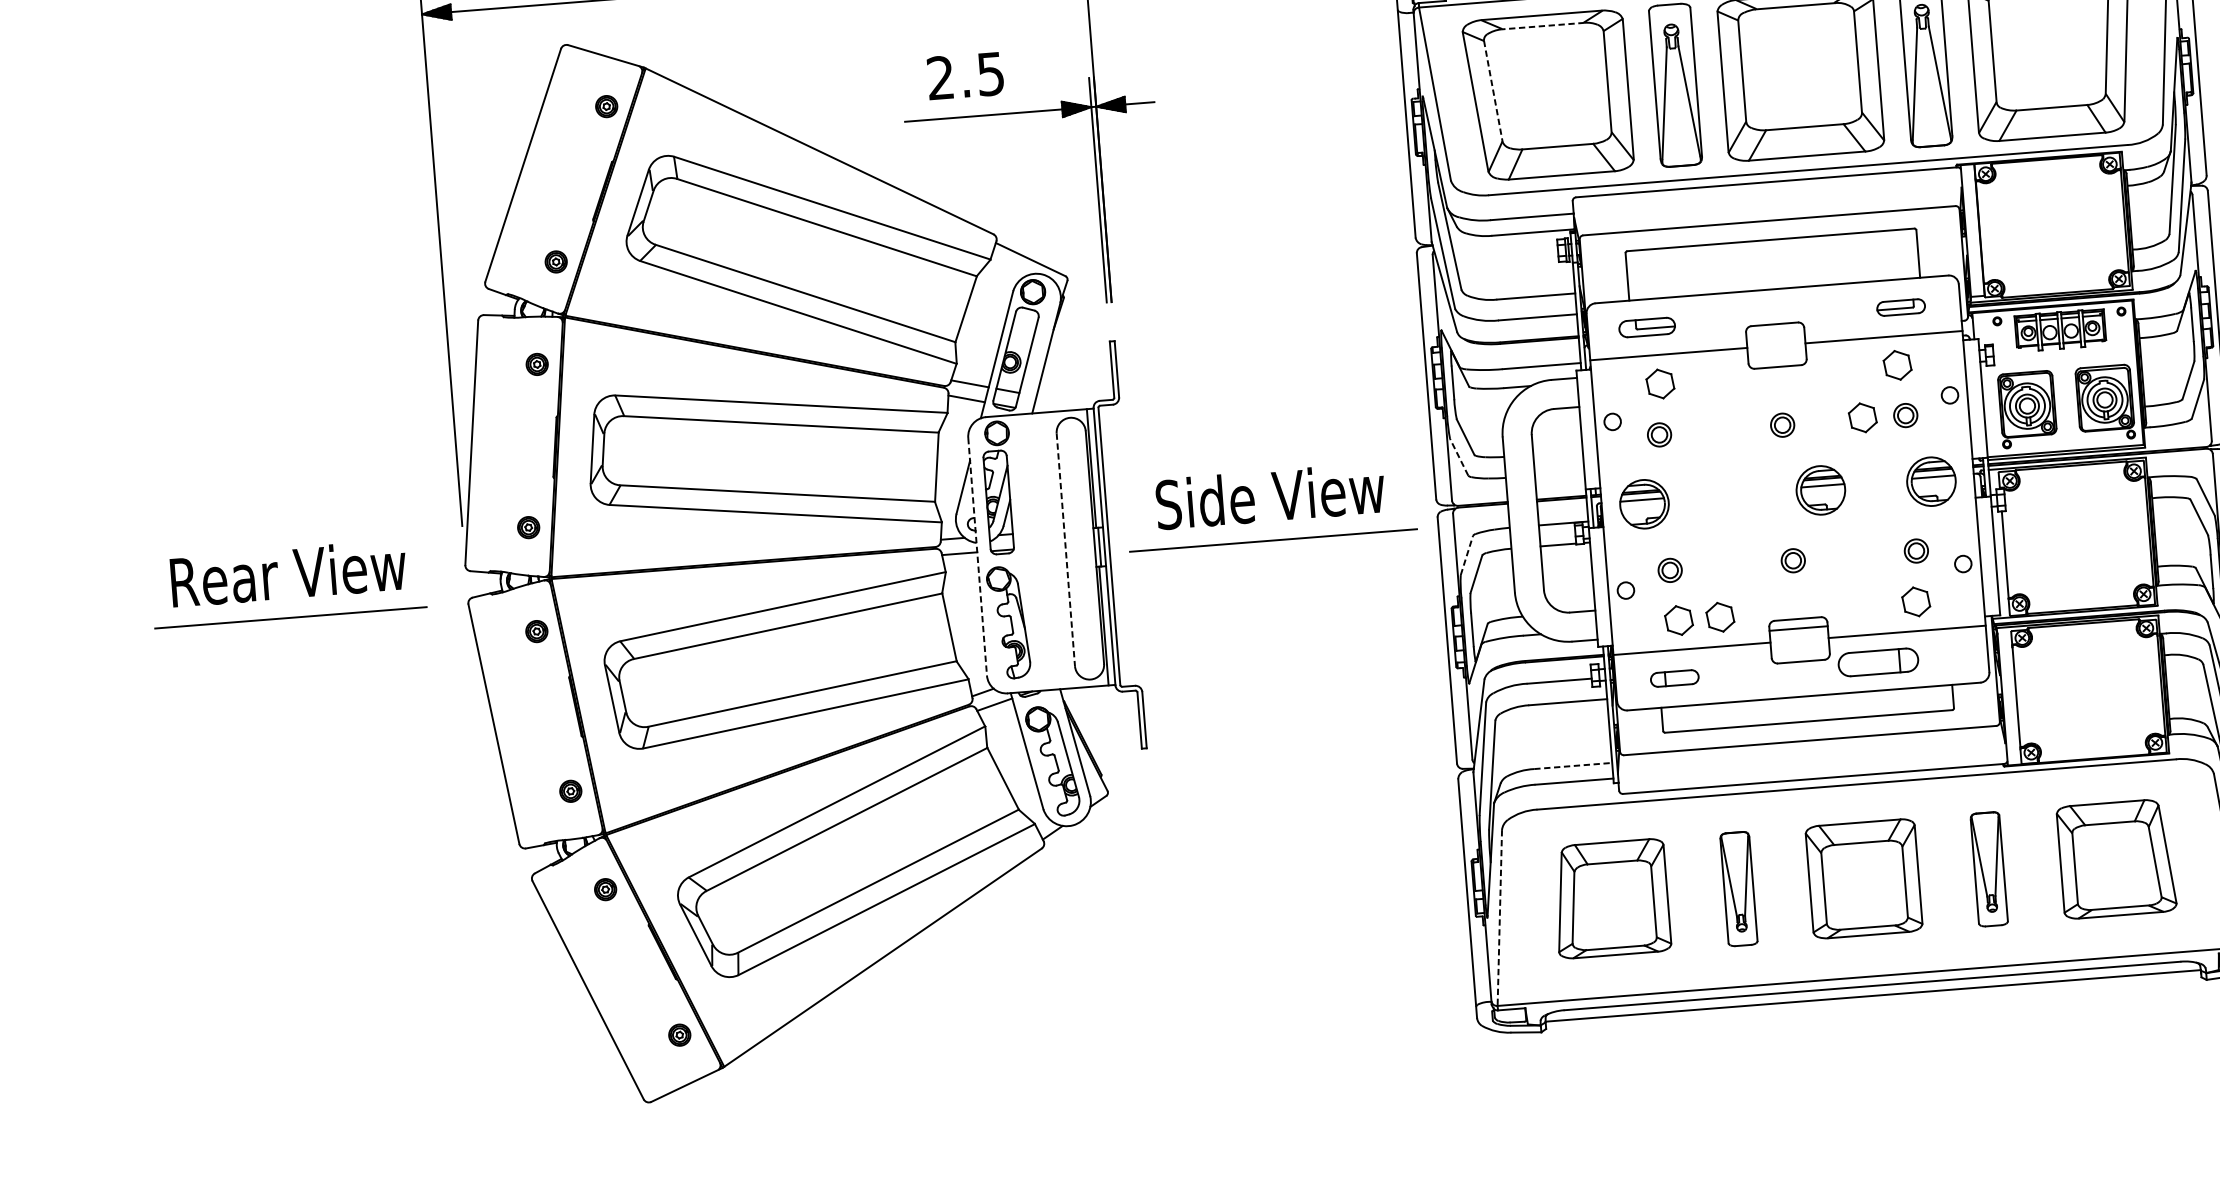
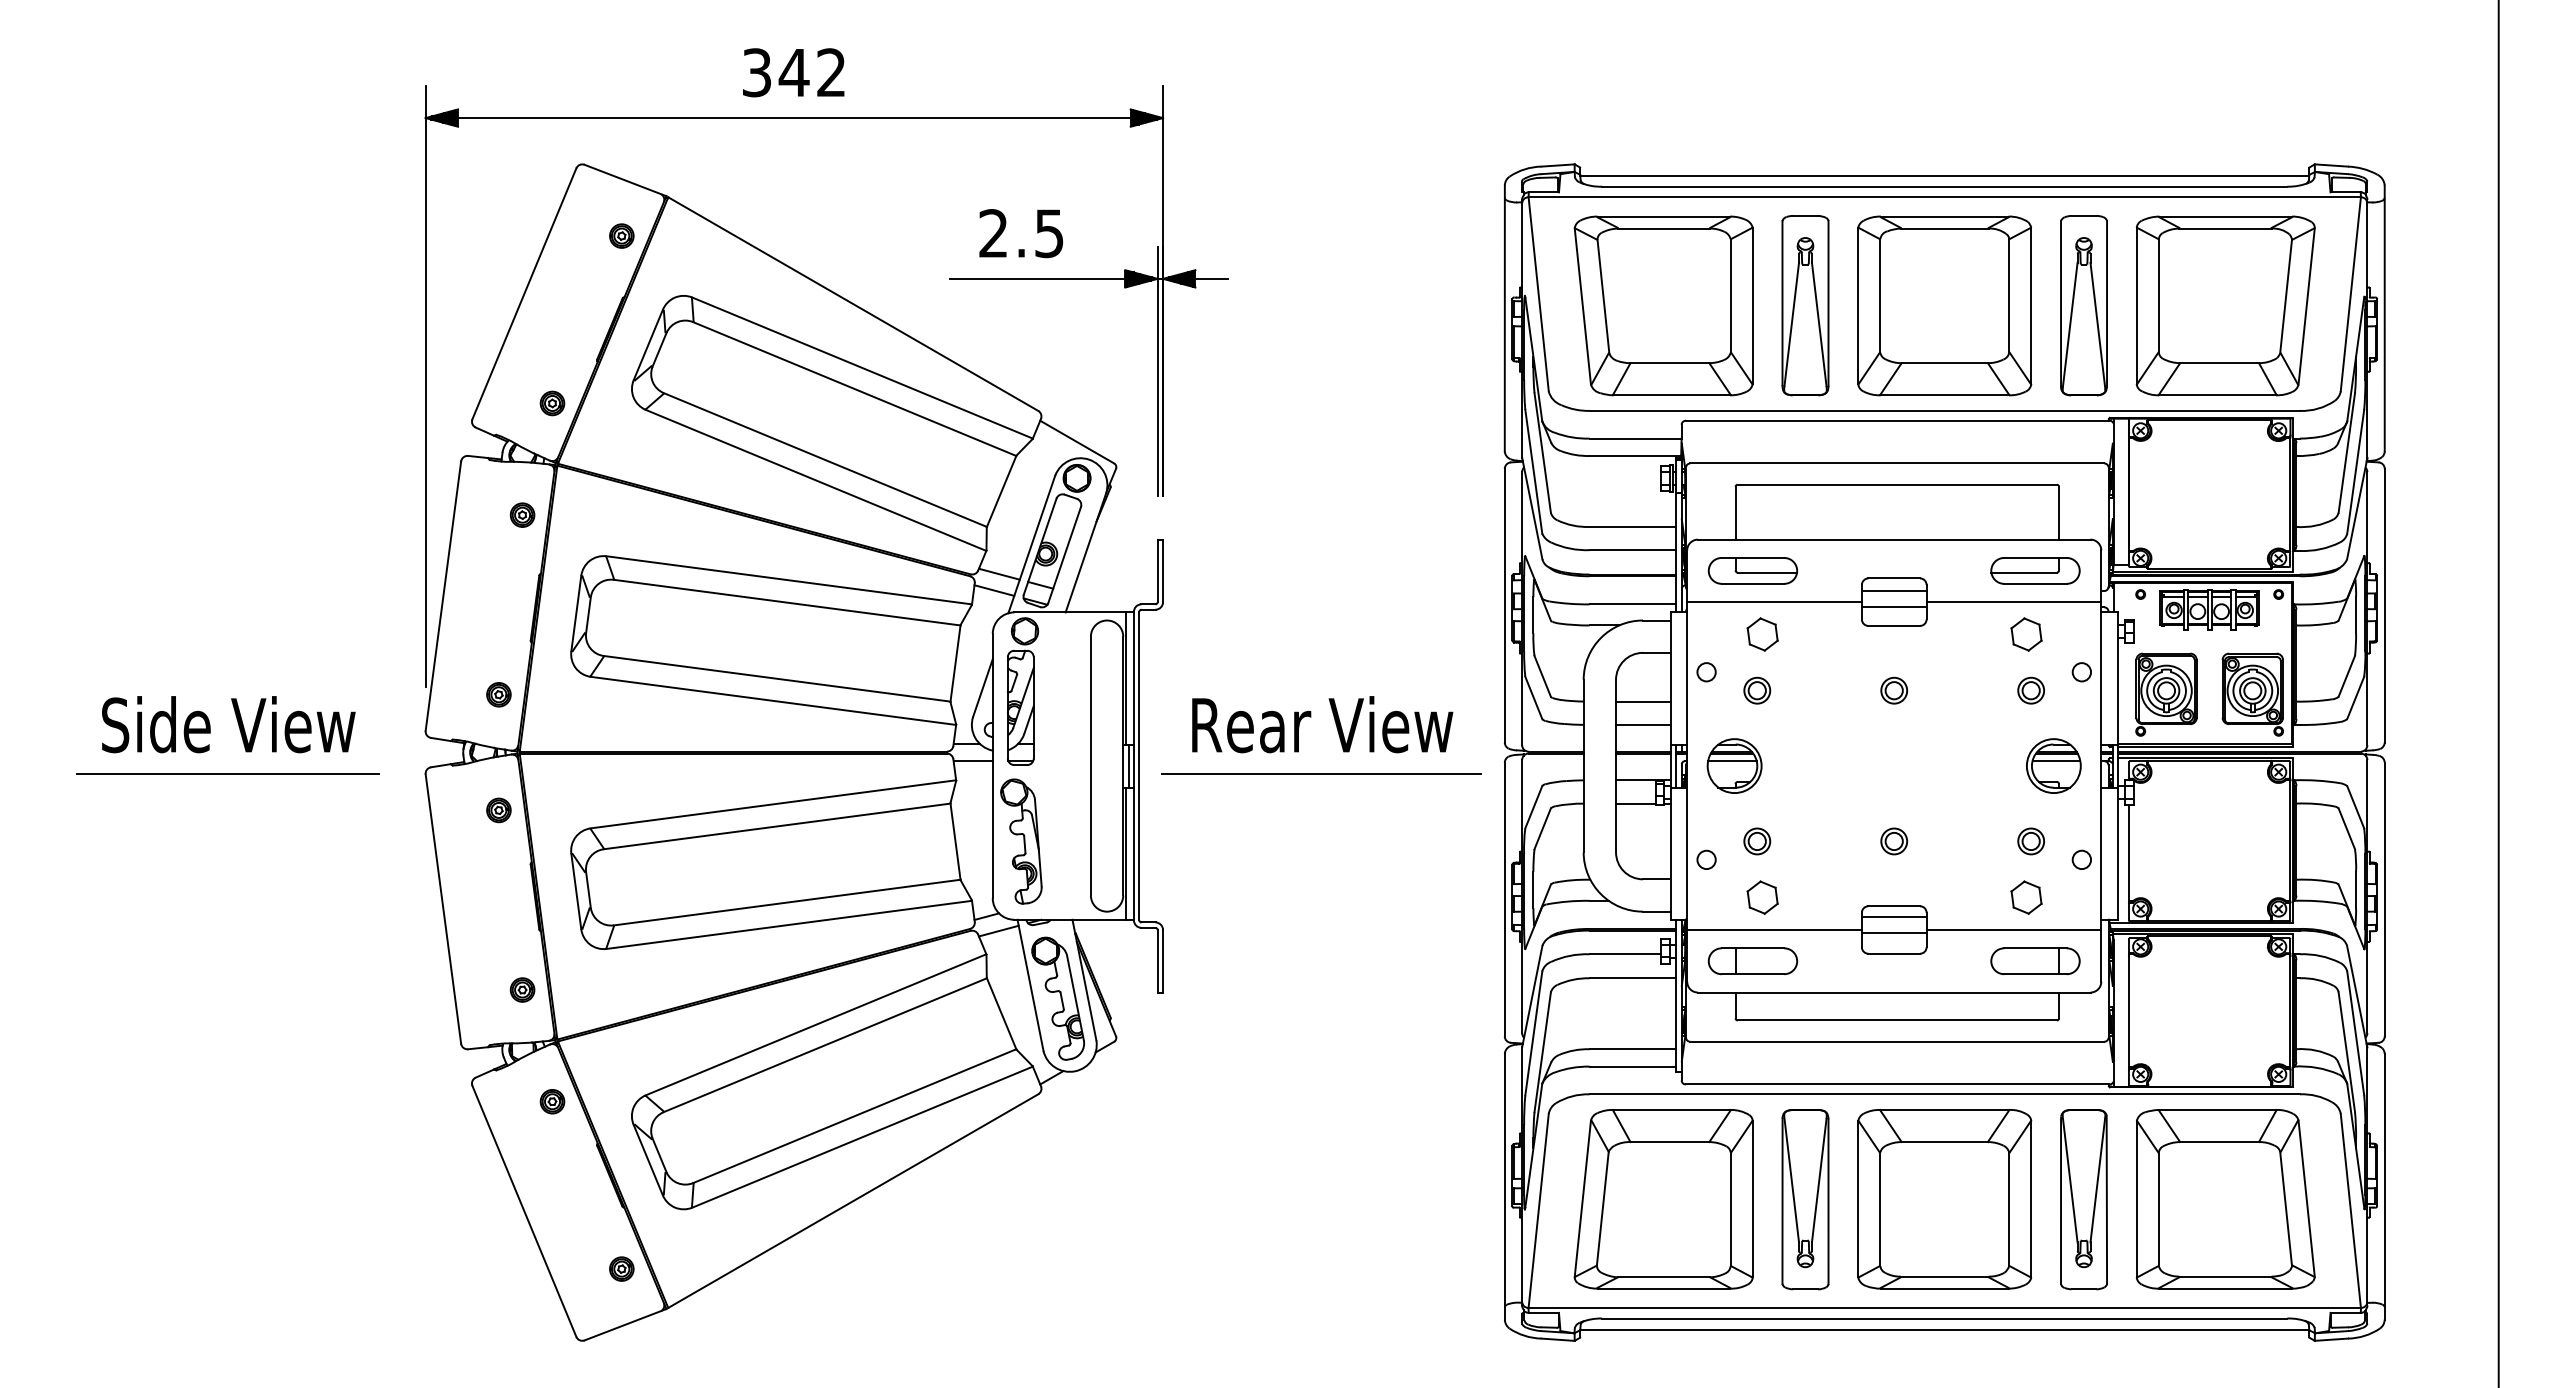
line: (1542, 26) -> (1663, 228), dashed -> solid
line: (1493, 92) -> (1603, 297), dashed -> solid
part: (1901, 307) -> (2035, 570), size x1.67
part: (1646, 327) -> (1752, 570), size x1.43
line: (1774, 336) -> (1893, 591), added
line: (1776, 350) -> (1893, 607), added
part: (1862, 417) -> (1983, 689), removed
line: (1558, 452) -> (1643, 701), added
line: (1458, 456) -> (1533, 697), dashed -> solid
line: (1559, 473) -> (1643, 724), added
part: (1820, 489) -> (1930, 765), removed
text: (1271, 496) -> (1322, 724), Side View -> Rear View
line: (1065, 550) -> (1090, 766), dashed -> solid
line: (1466, 555) -> (1533, 807), dashed -> solid
line: (977, 557) -> (992, 766), dashed -> solid
text: (288, 573) -> (229, 724), Rear View -> Side View
part: (1720, 617) -> (1808, 897), removed
line: (1799, 642) -> (1893, 932), added
part: (1878, 662) -> (2035, 961), moved
part: (1674, 678) -> (1752, 961), size x1.67
line: (1573, 766) -> (1633, 1049), dashed -> solid
part: (2116, 859) -> (2225, 1199), size x1.43
part: (1988, 869) -> (2083, 1199), size x1.43
part: (1863, 879) -> (1944, 1199), size x1.43
part: (1738, 888) -> (1805, 1199), size x1.43
part: (1611, 898) -> (1663, 1199), size x1.43
line: (1499, 917) -> (1538, 1210), dashed -> solid

